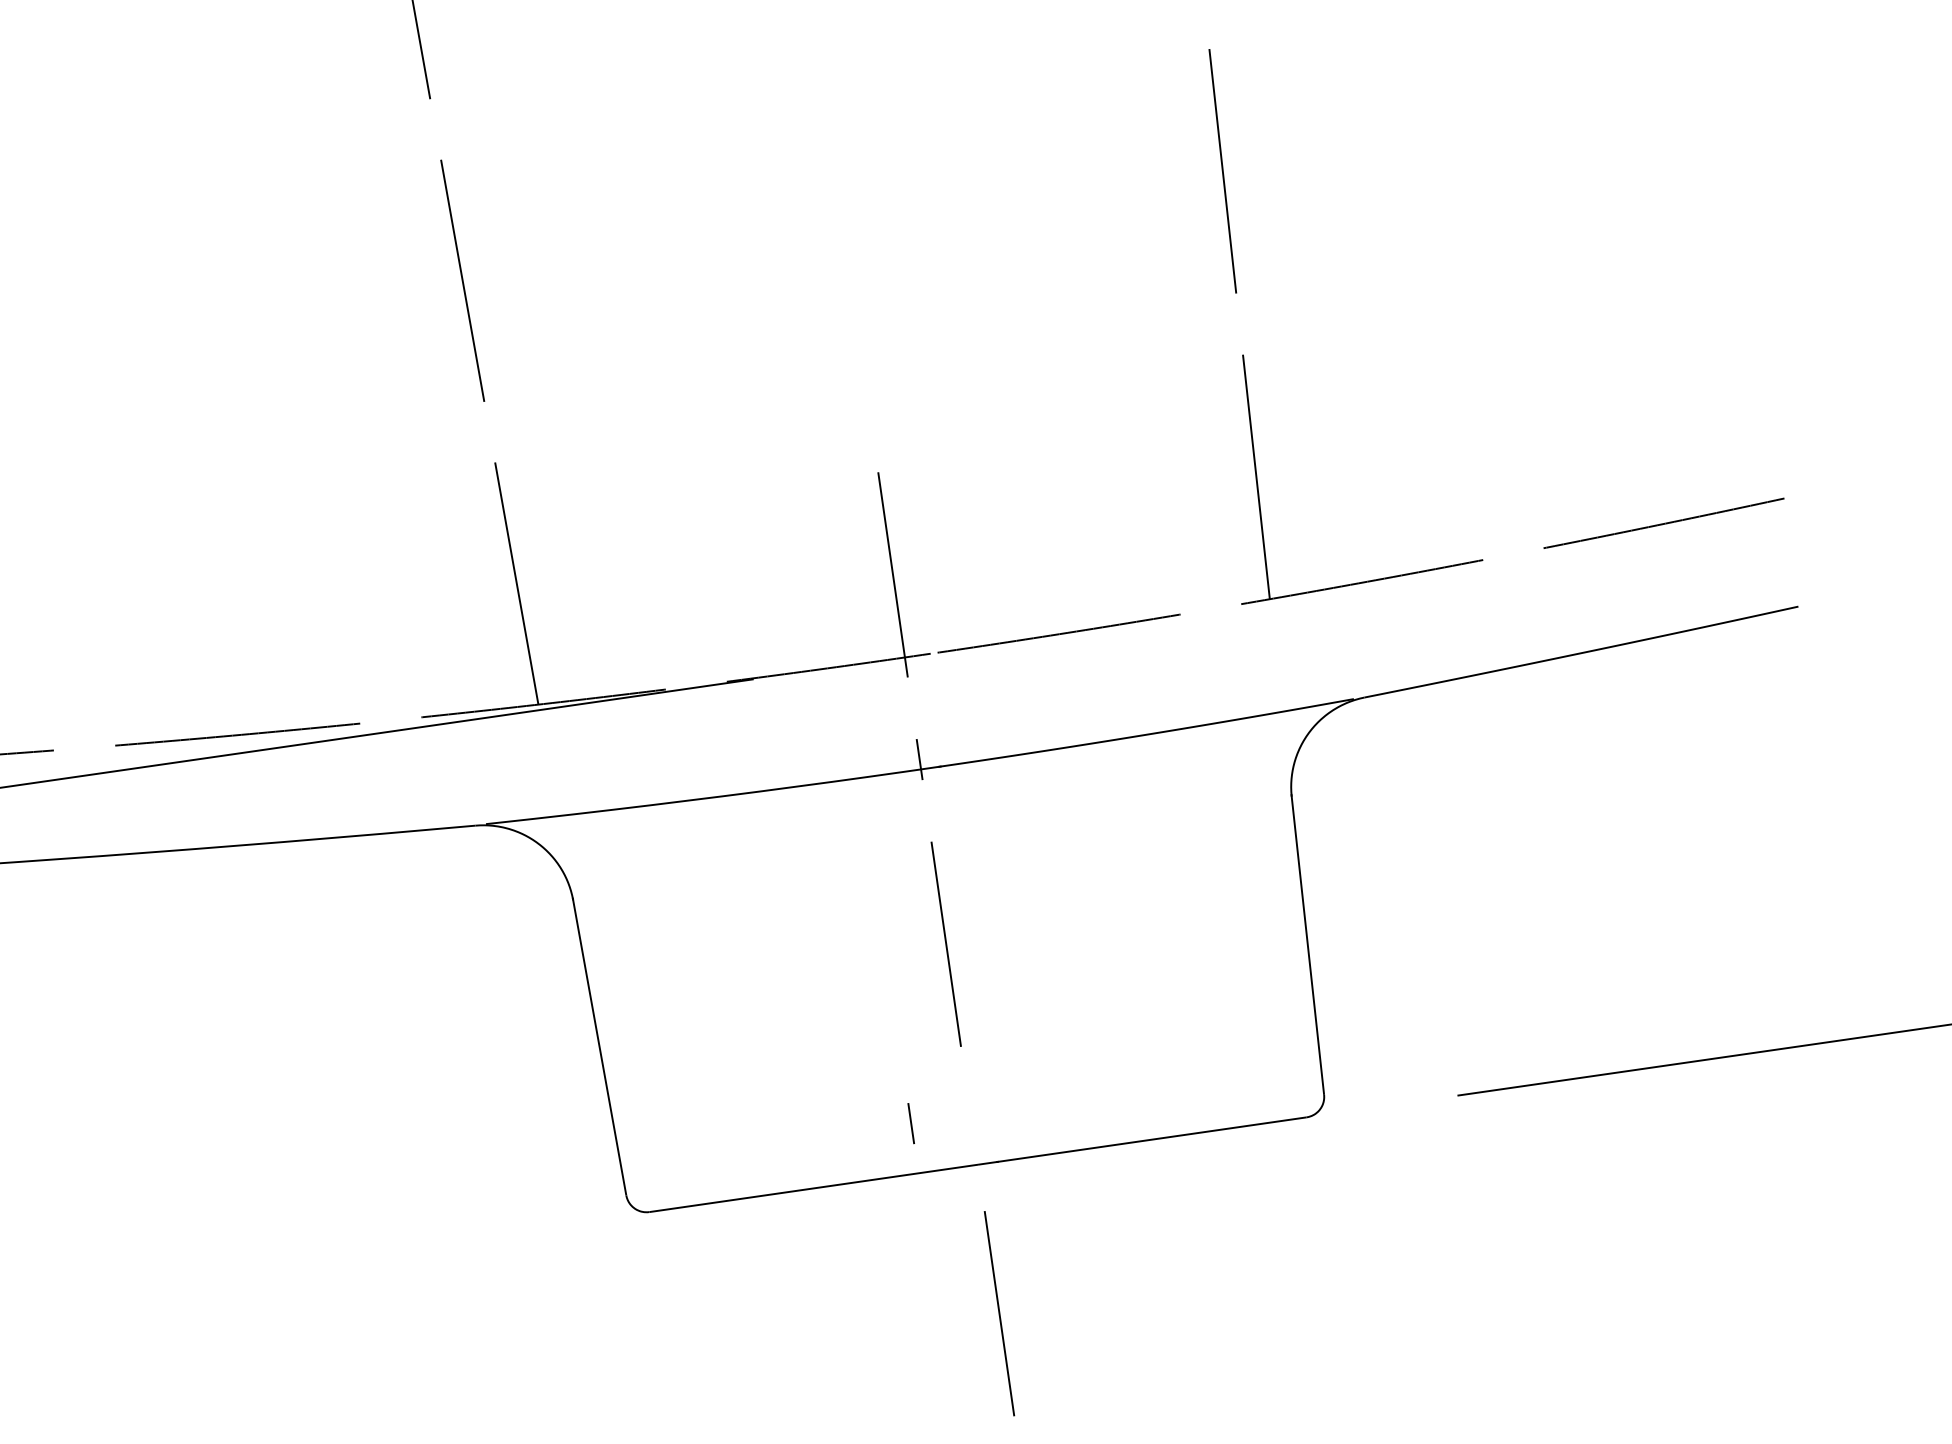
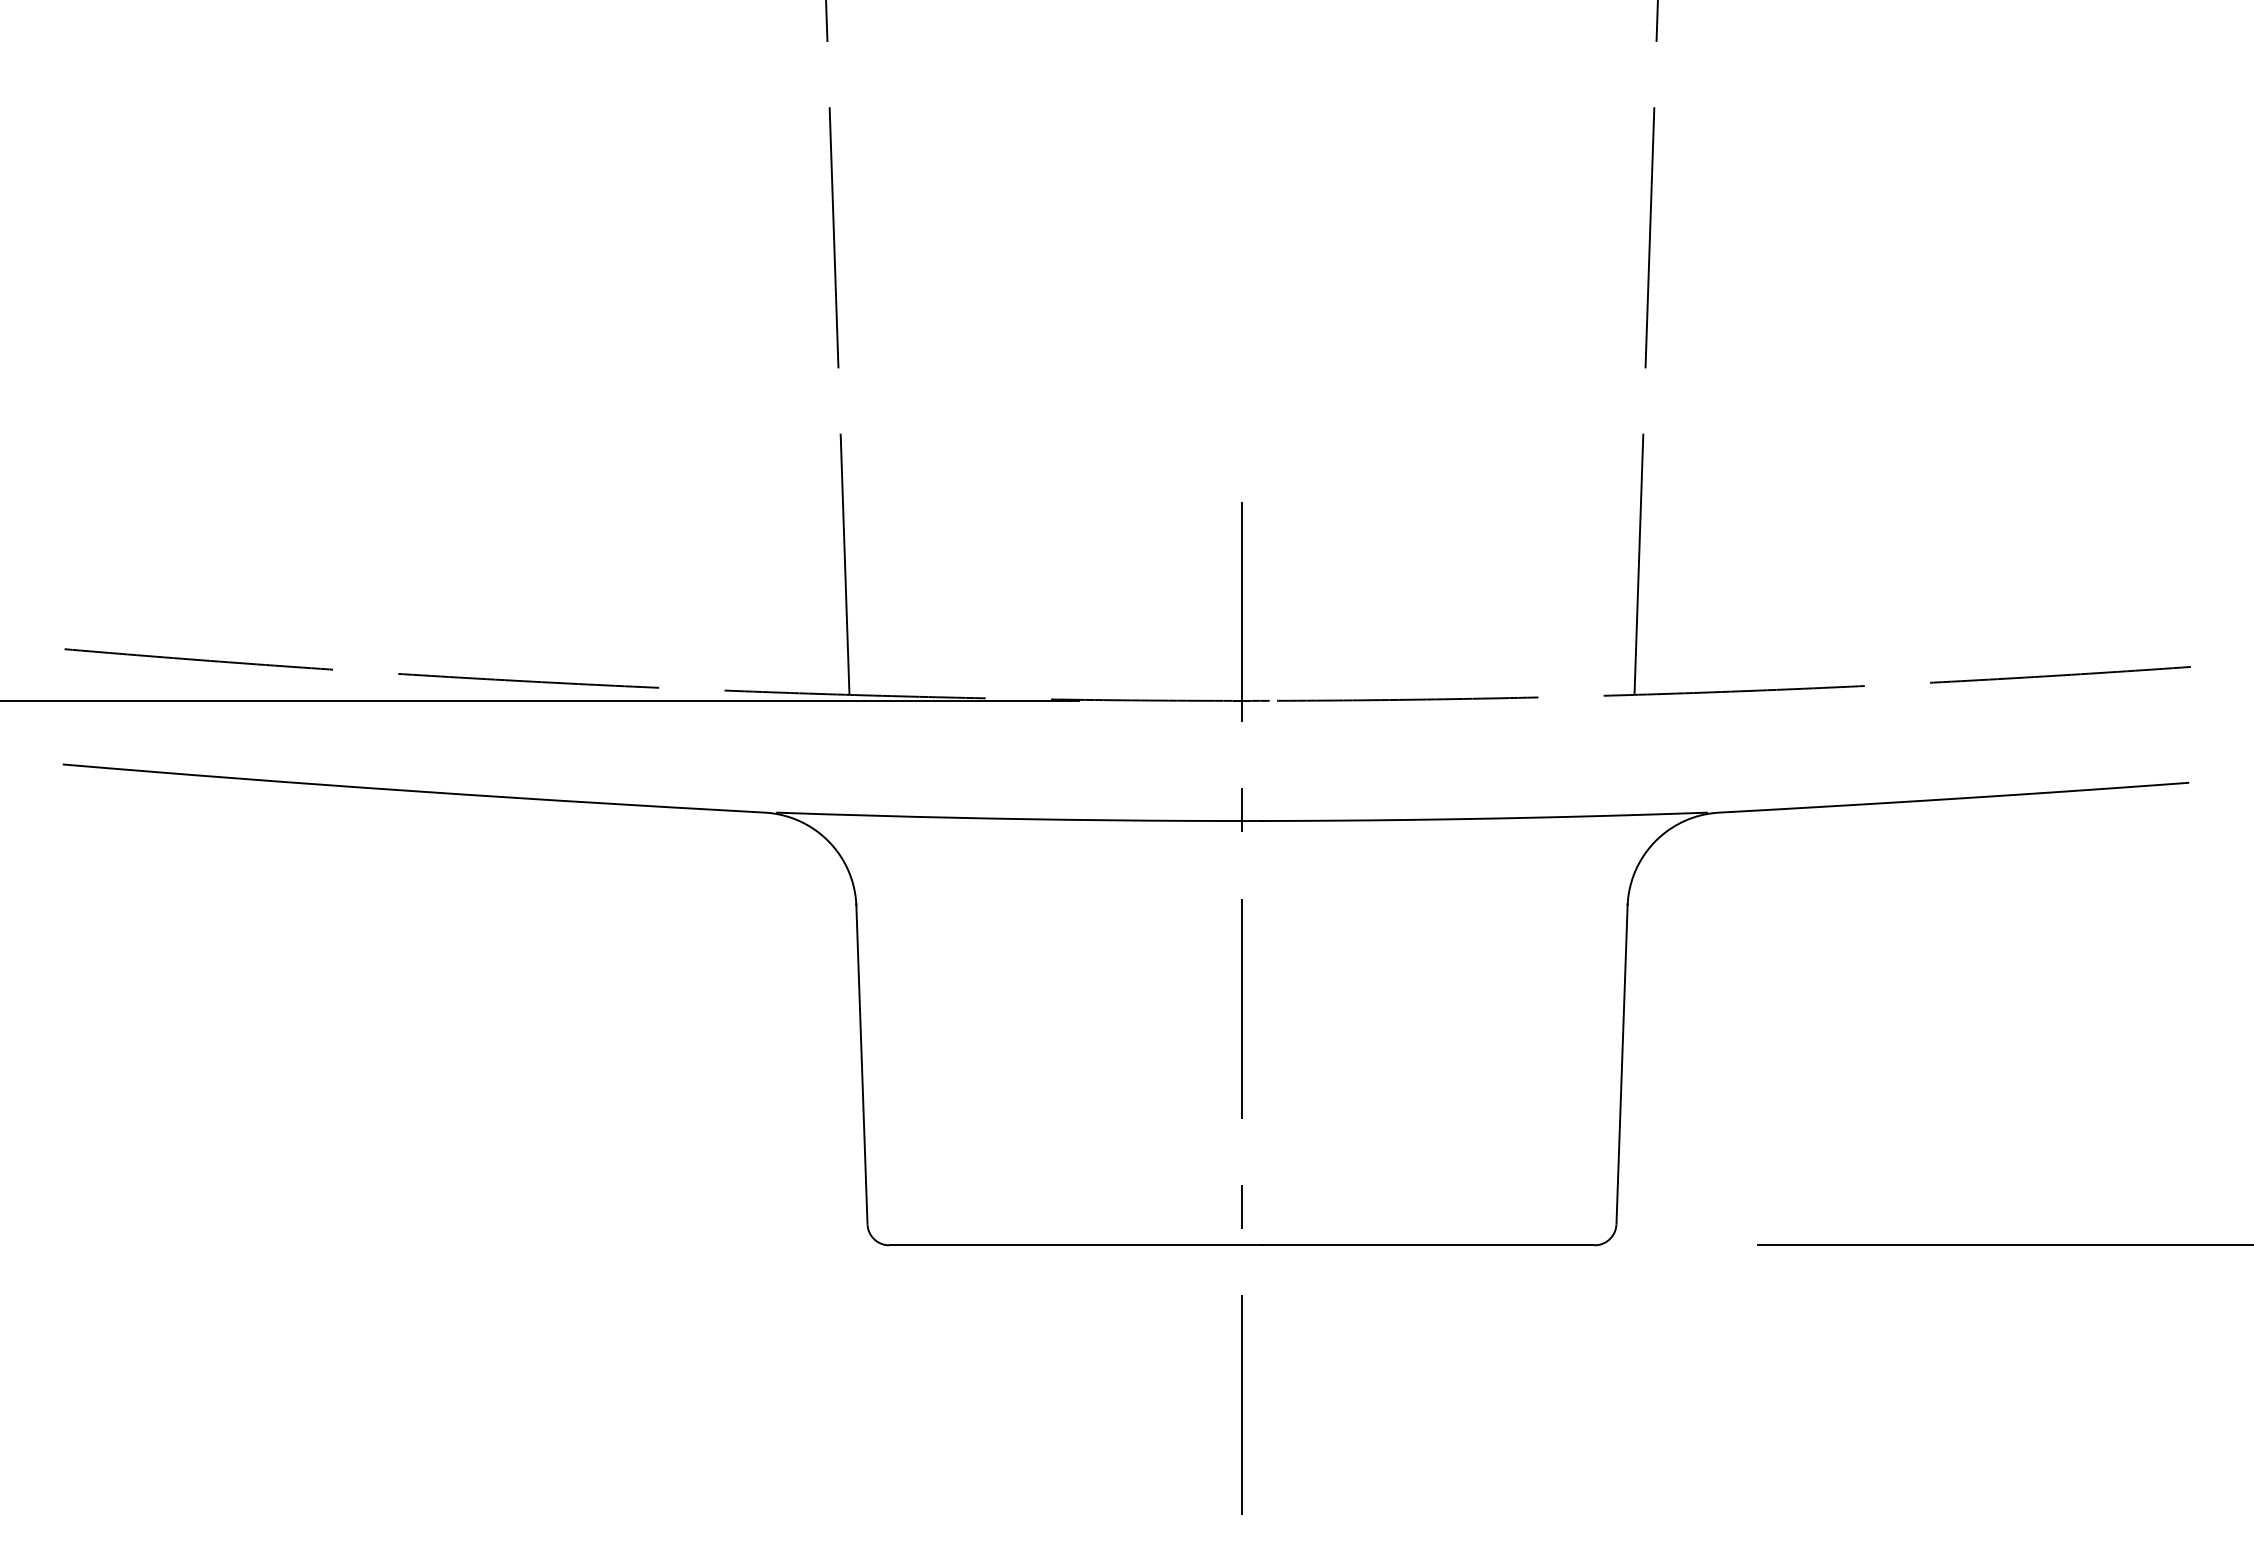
line: (910, 1123) -> (1241, 1206), moved

